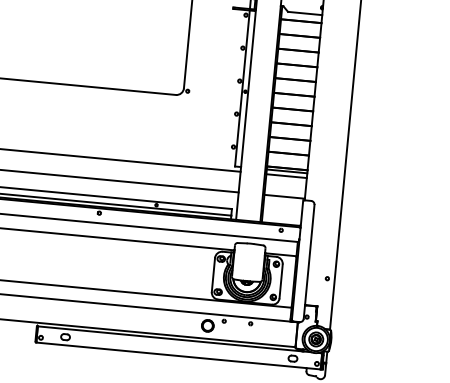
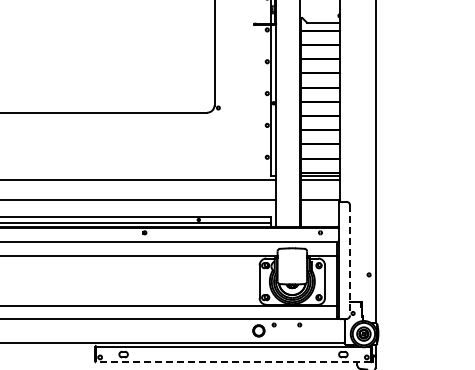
line: (309, 261) -> (350, 260), solid -> dashed
line: (178, 356) -> (233, 362), solid -> dashed

